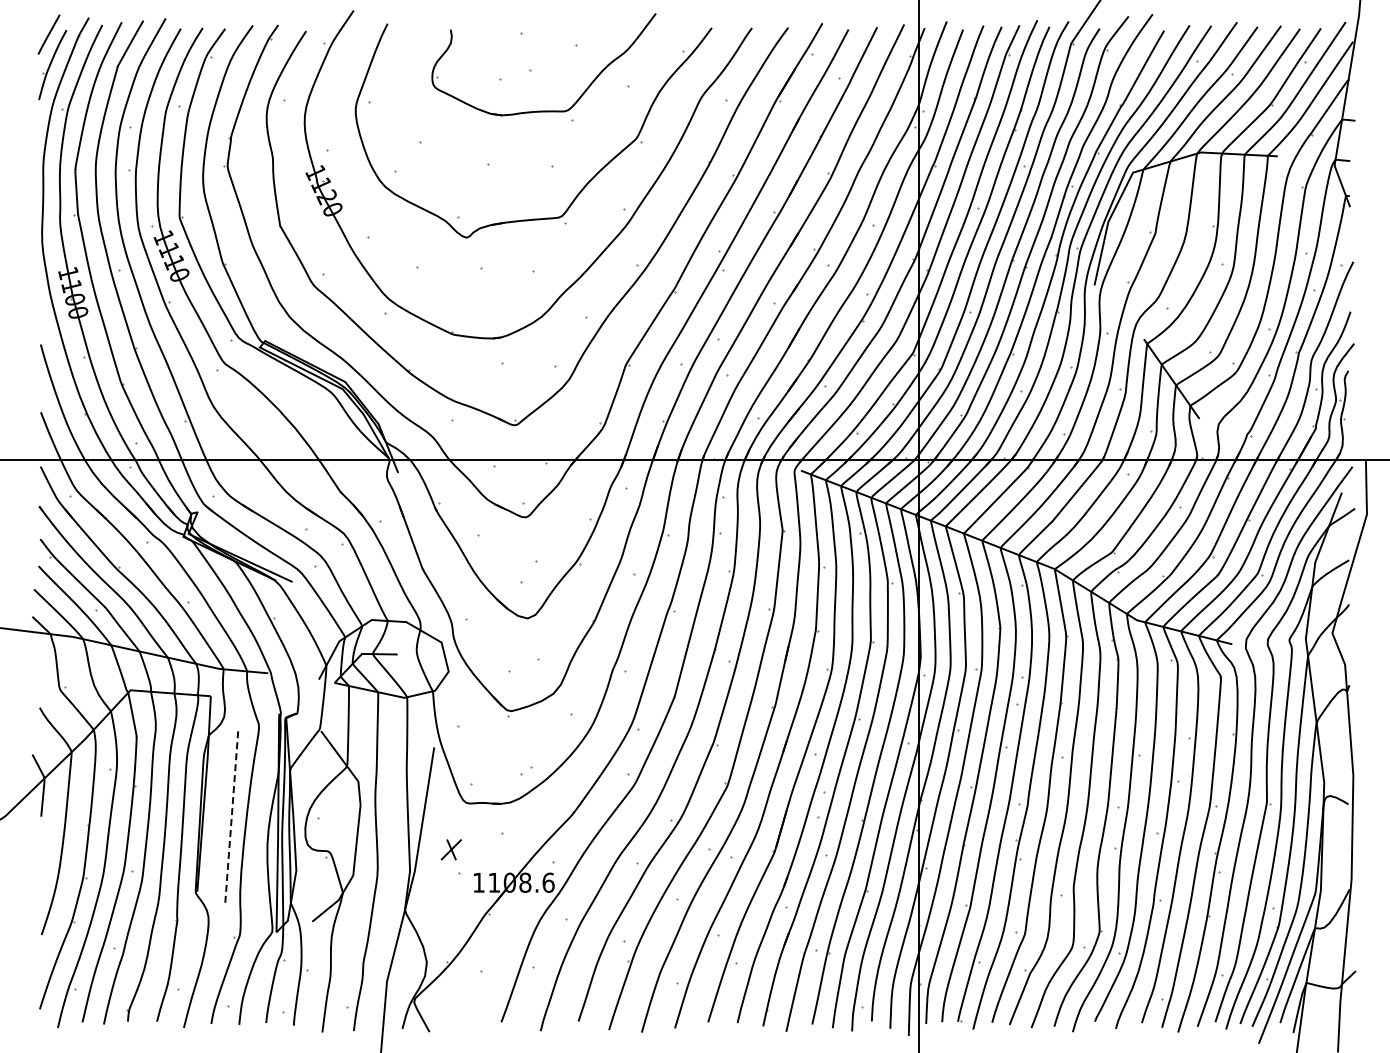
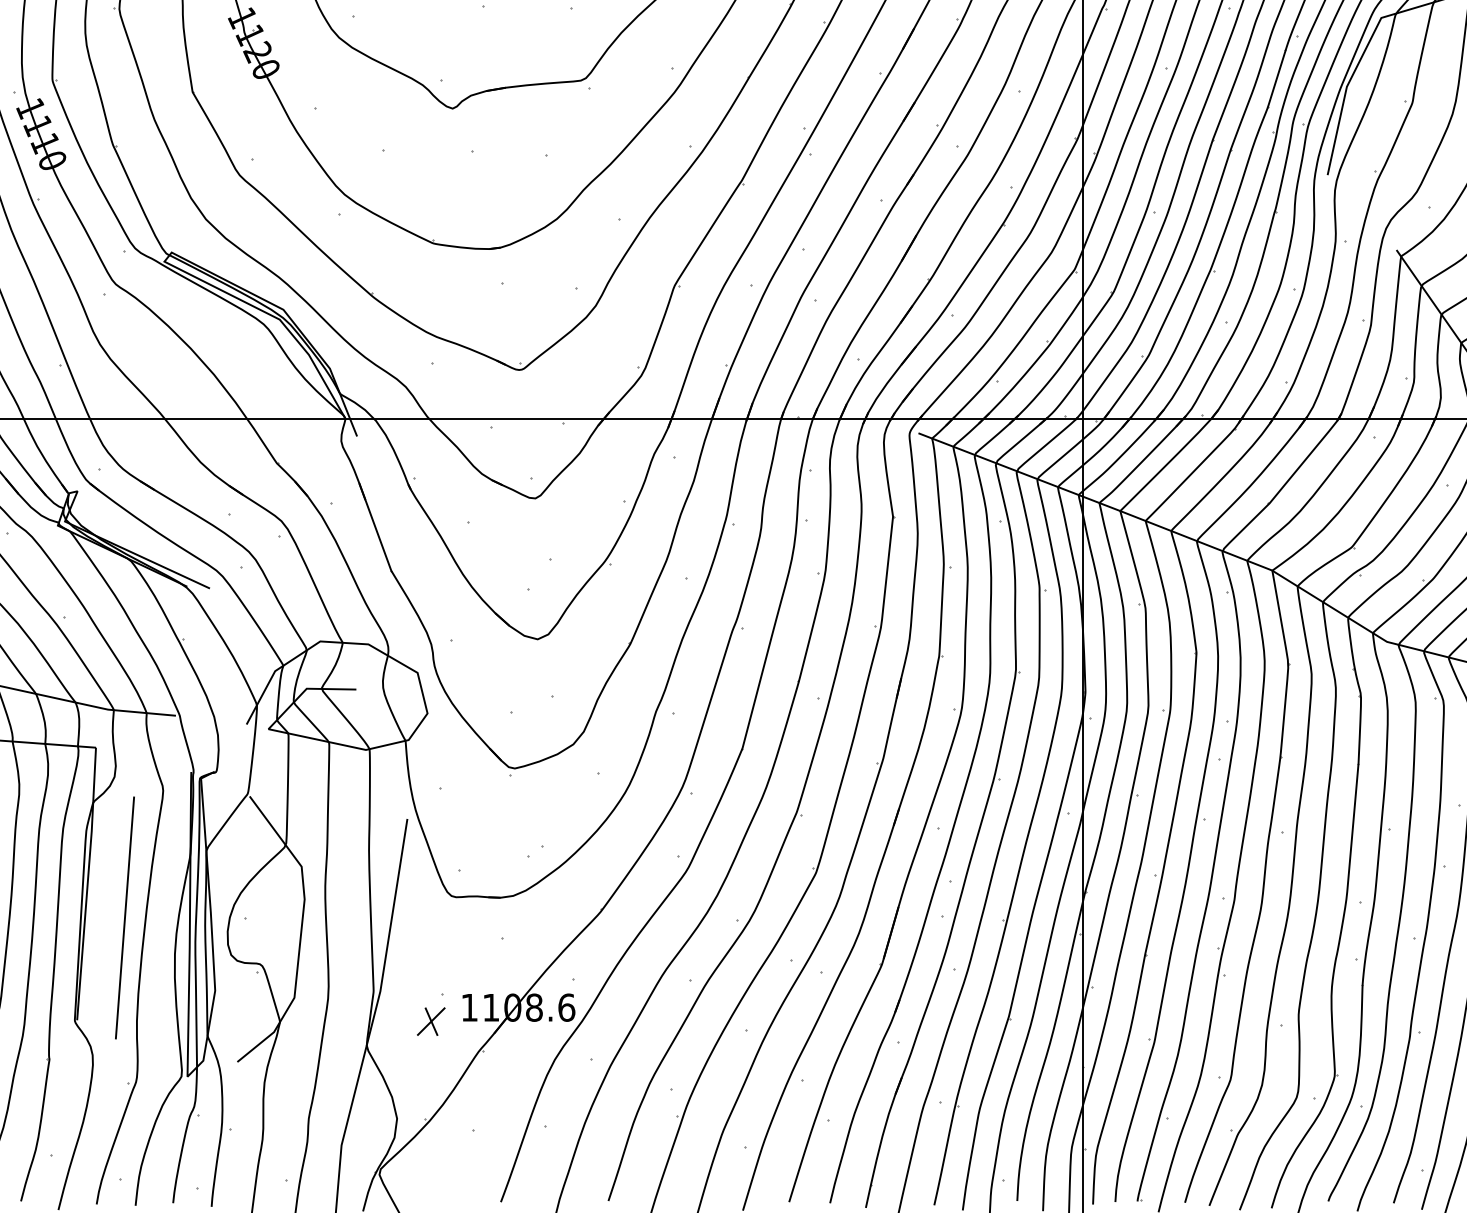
line: (231, 818) -> (124, 918), dashed -> solid
part: (450, 849) -> (430, 1021), moved

